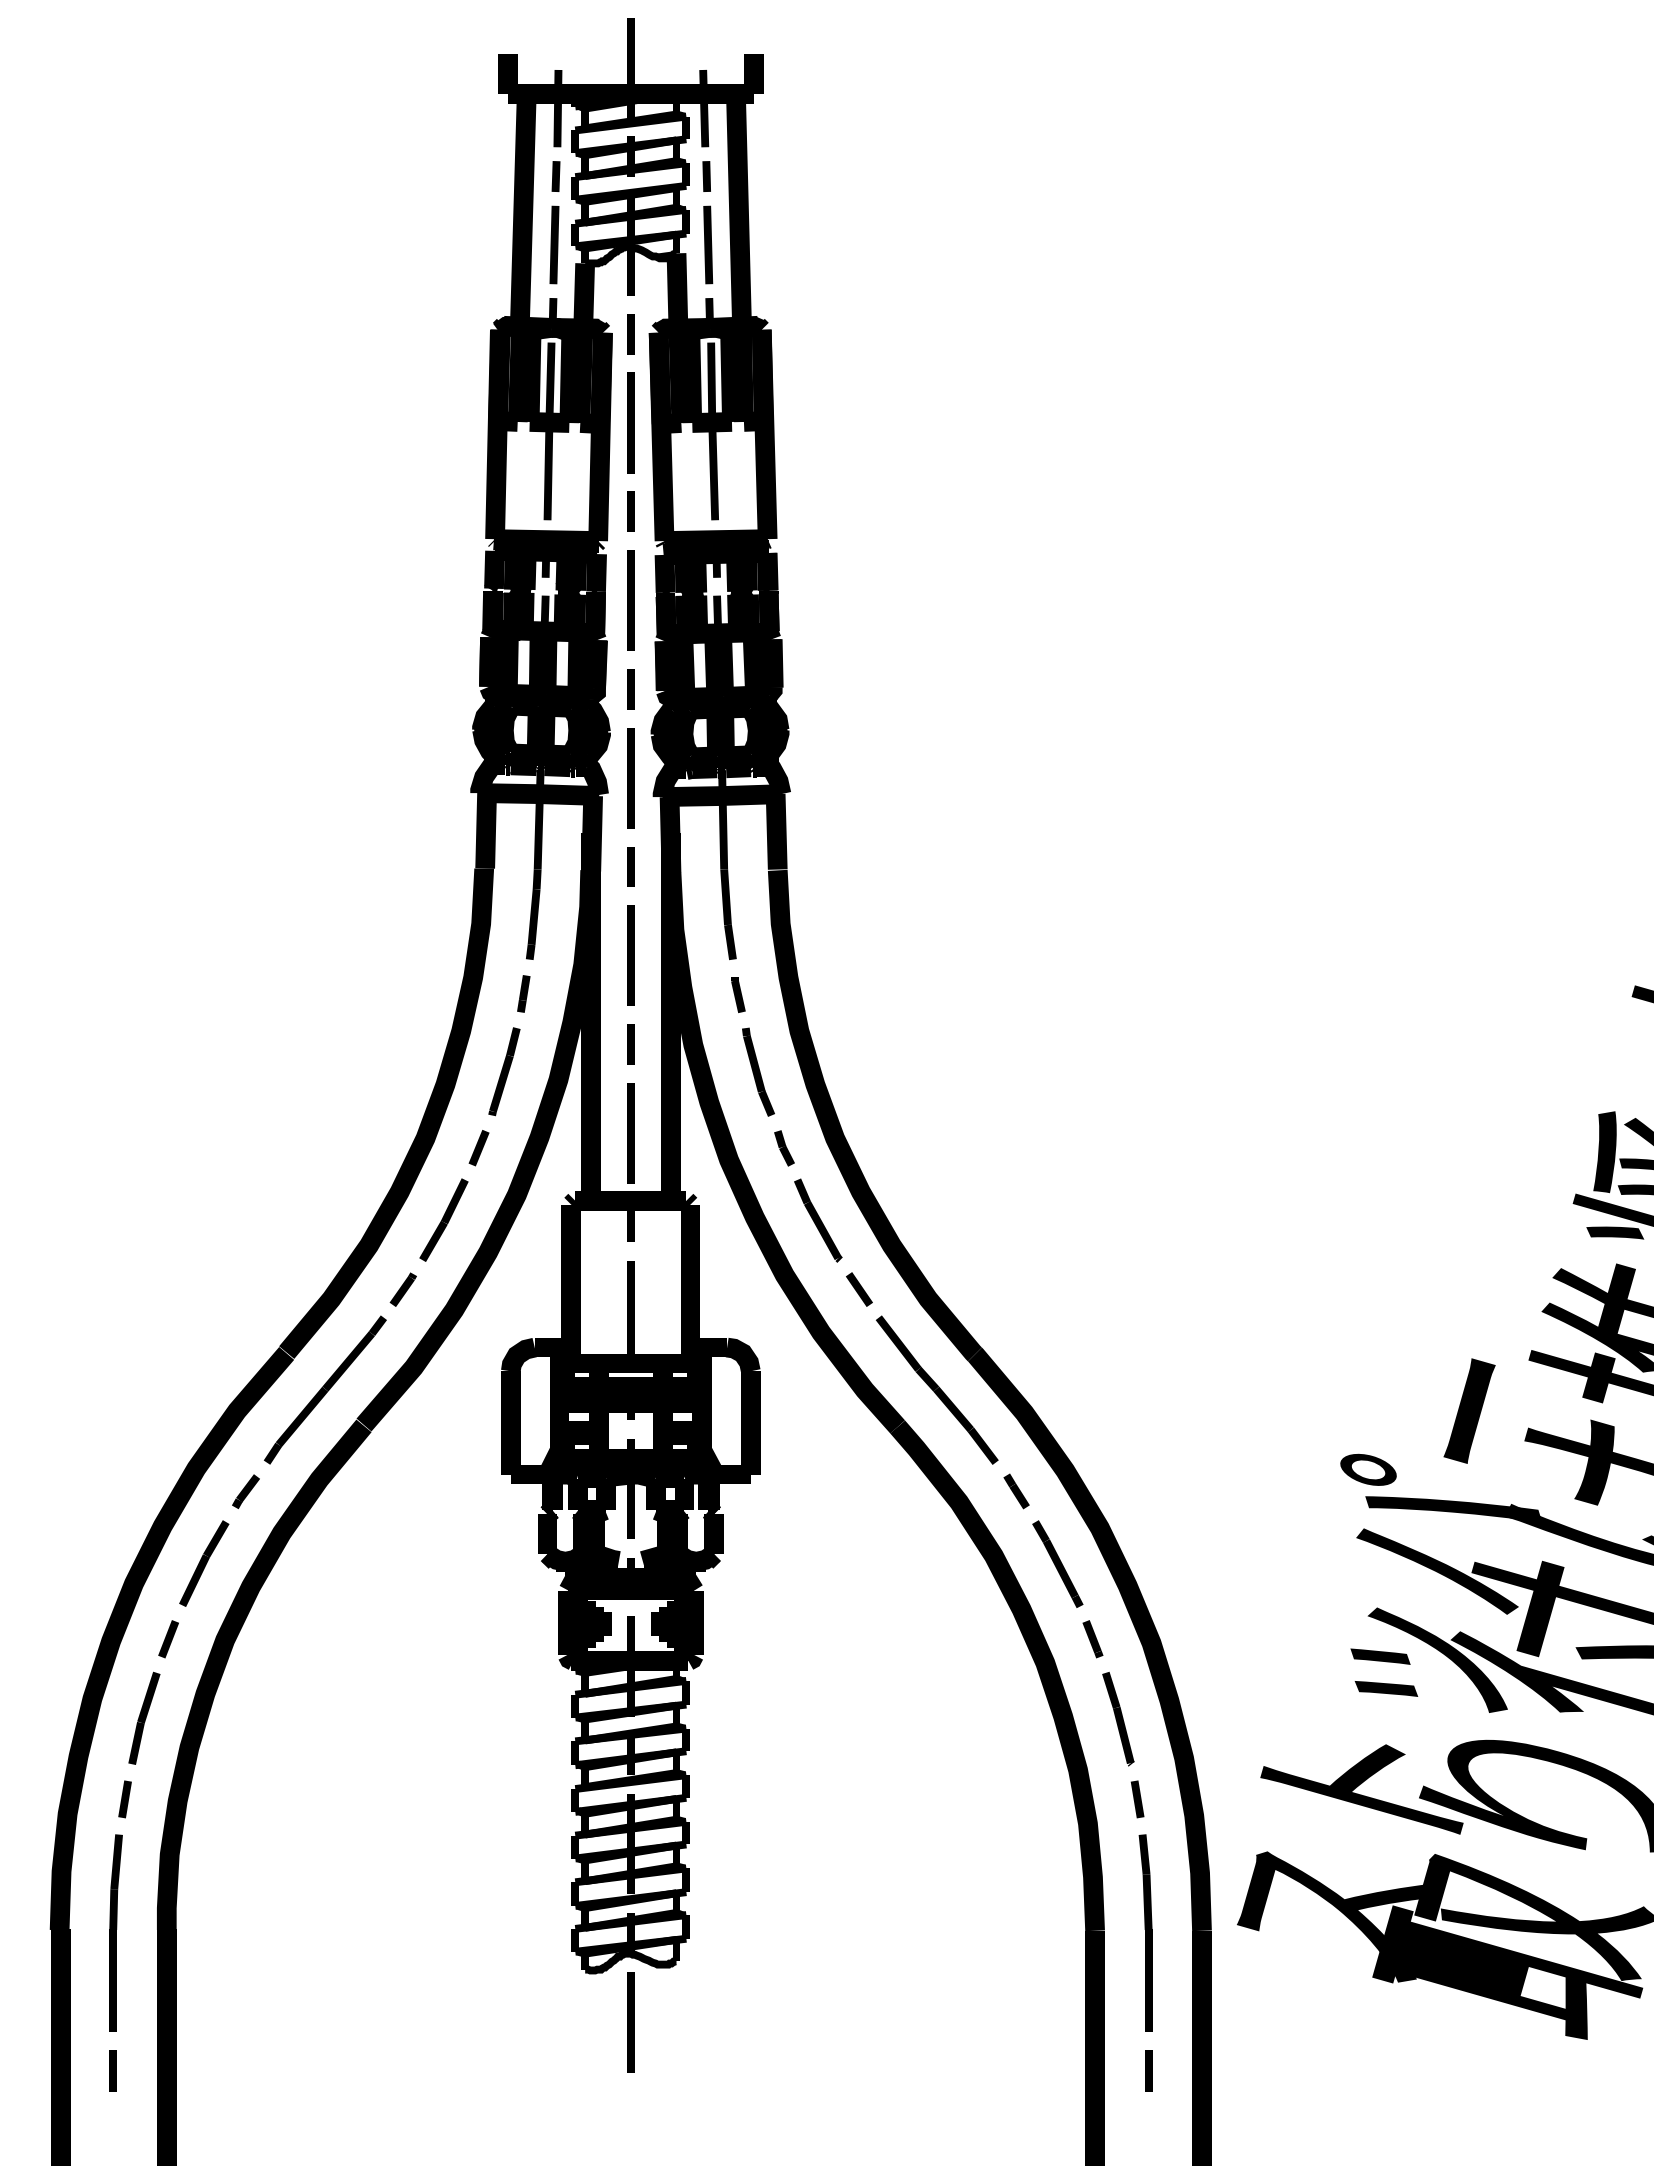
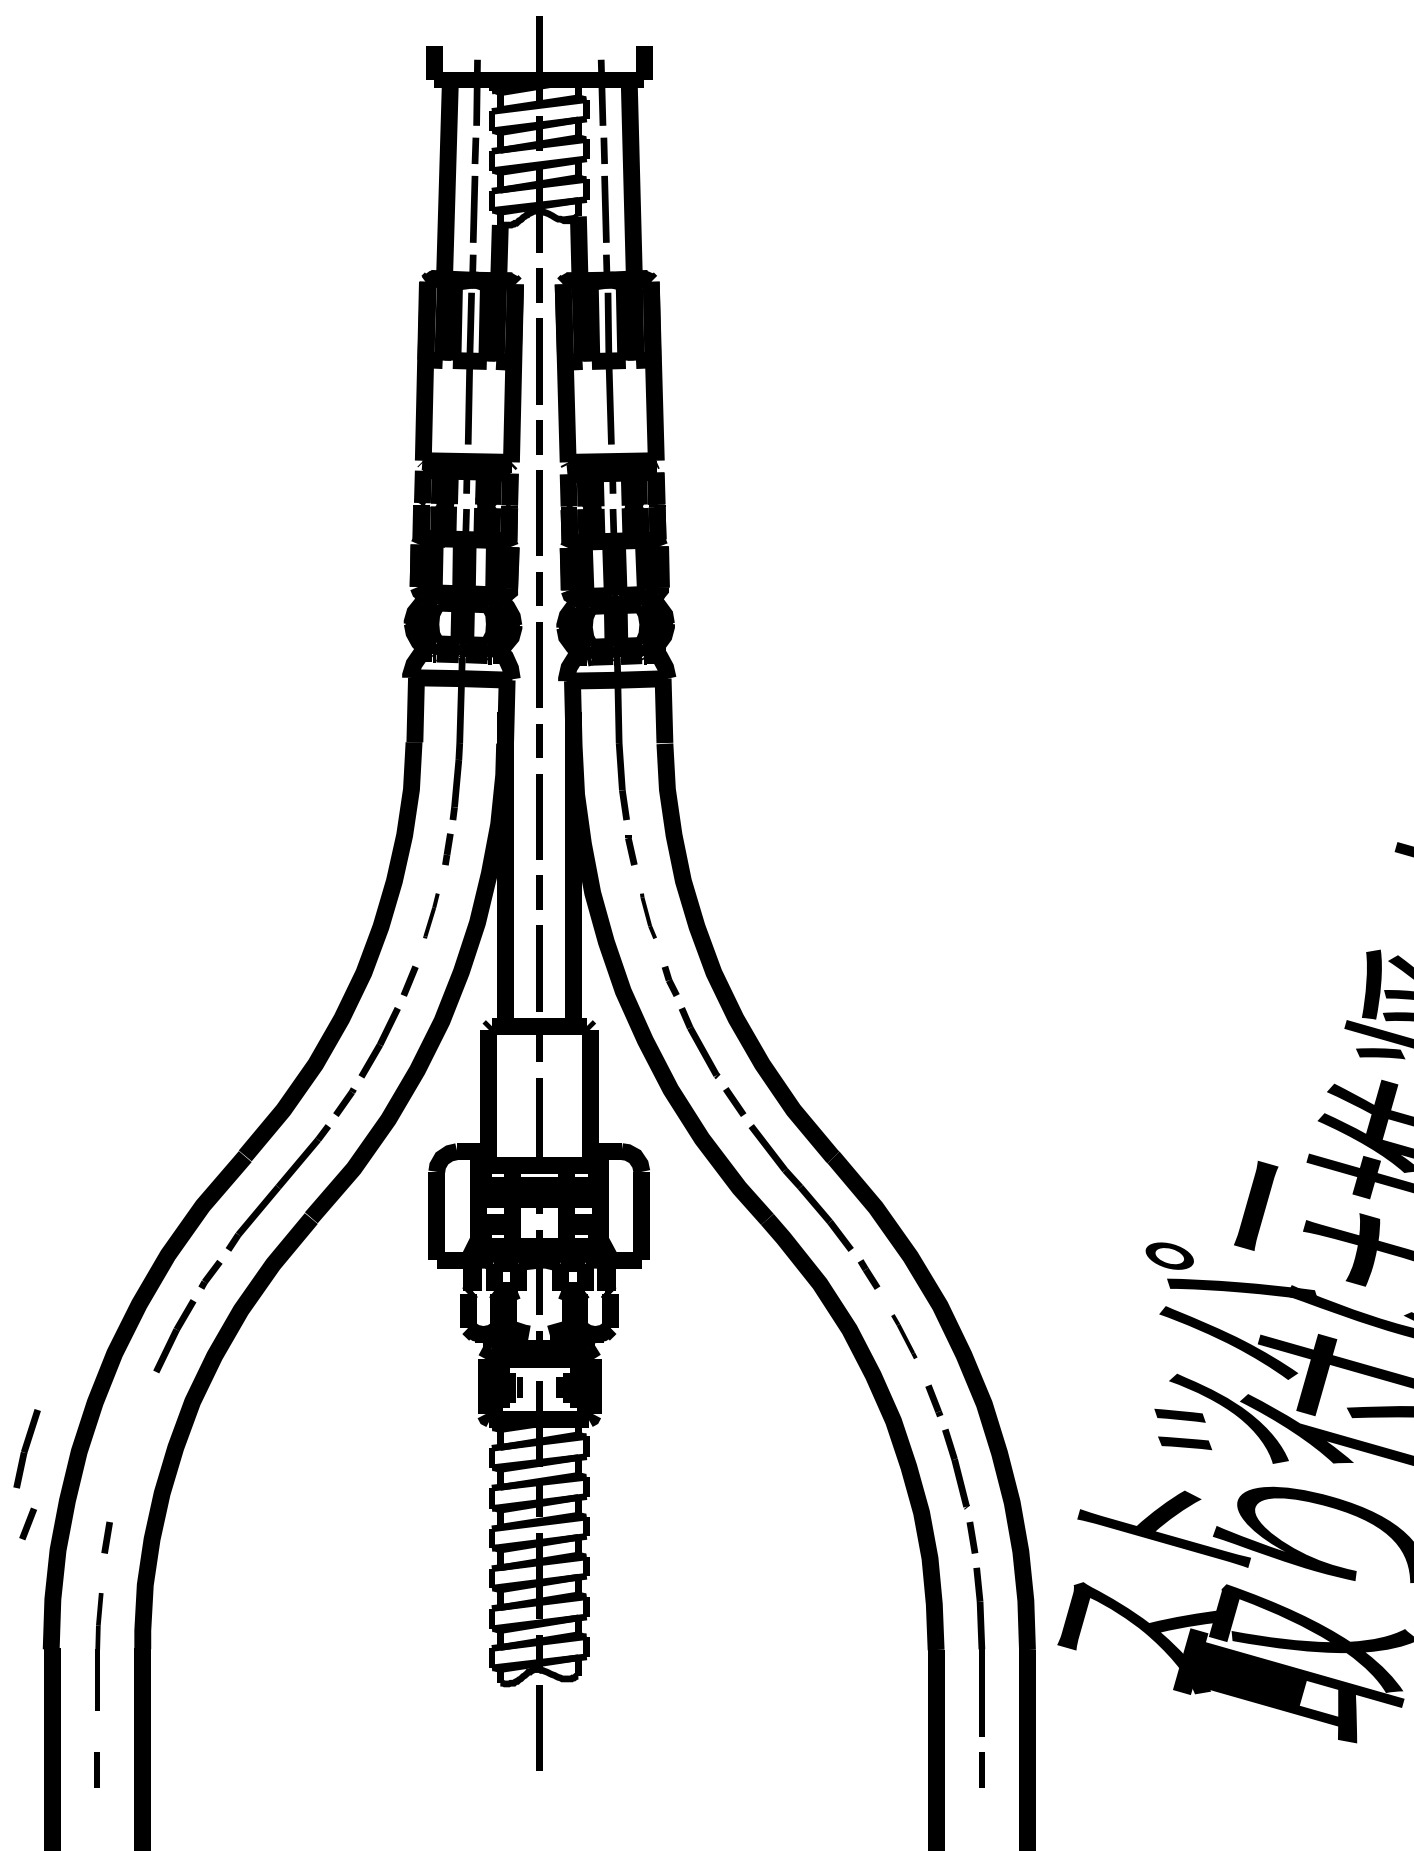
part: (504, 1071) -> (431, 915), size x0.6
part: (758, 1071) -> (648, 915), size x0.6
part: (1057, 1563) -> (903, 1336), size x0.6
line: (168, 1639) -> (28, 1524), moved
part: (144, 1717) -> (27, 1448), moved
part: (115, 1932) -> (98, 1651), size x0.7

